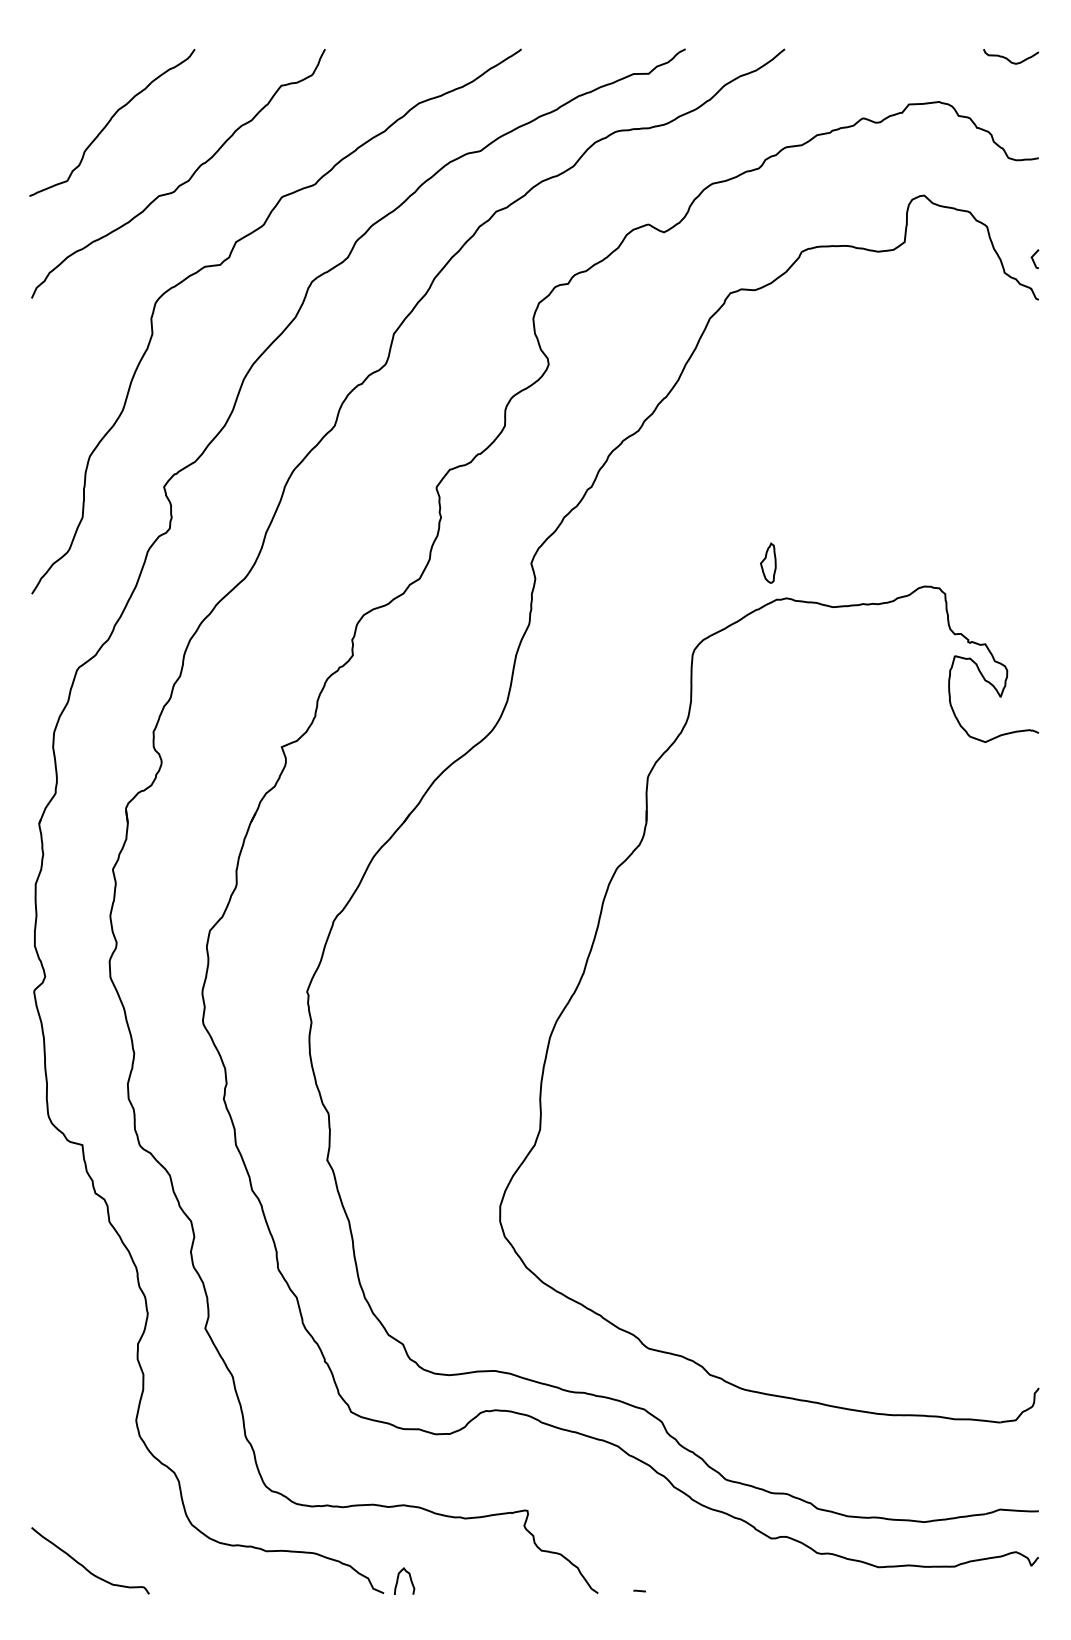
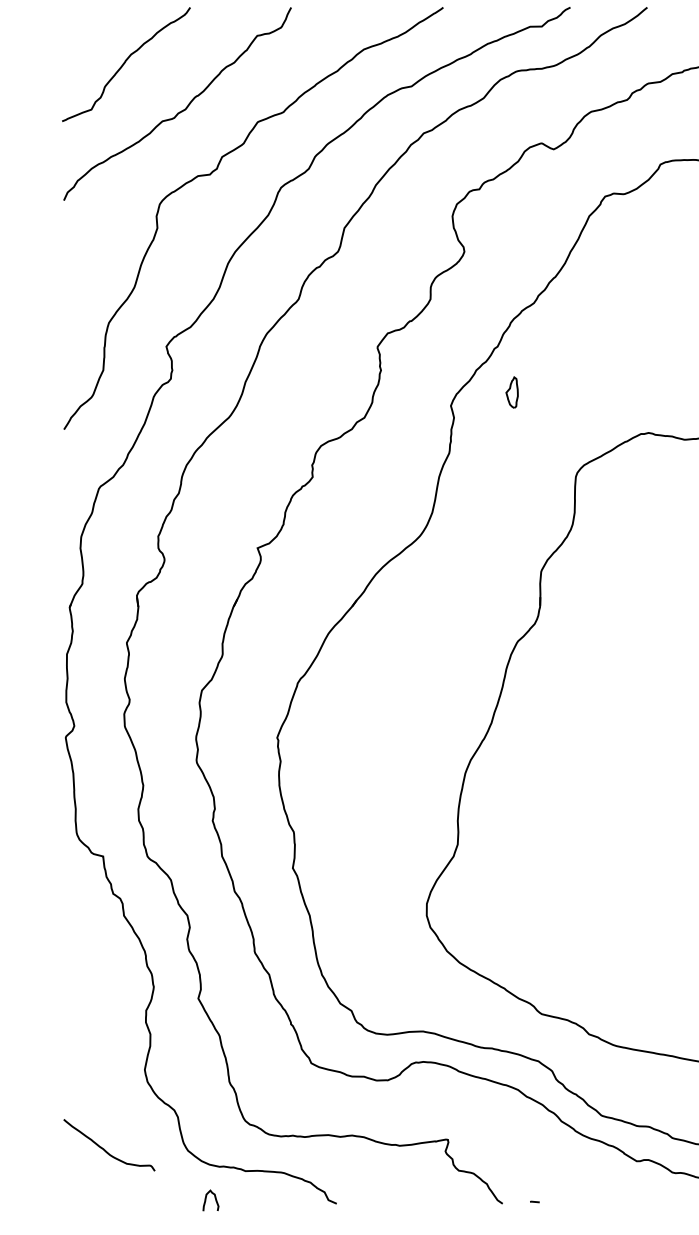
part: (768, 562) -> (512, 392), moved
curve: (84, 1566) -> (104, 1149), moved
curve: (409, 1578) -> (214, 1198), moved

